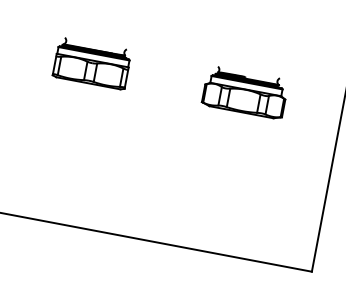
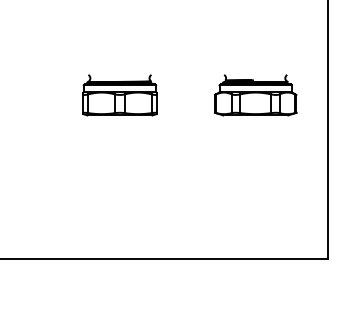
part: (91, 63) -> (119, 95), moved
part: (244, 92) -> (255, 95), moved

